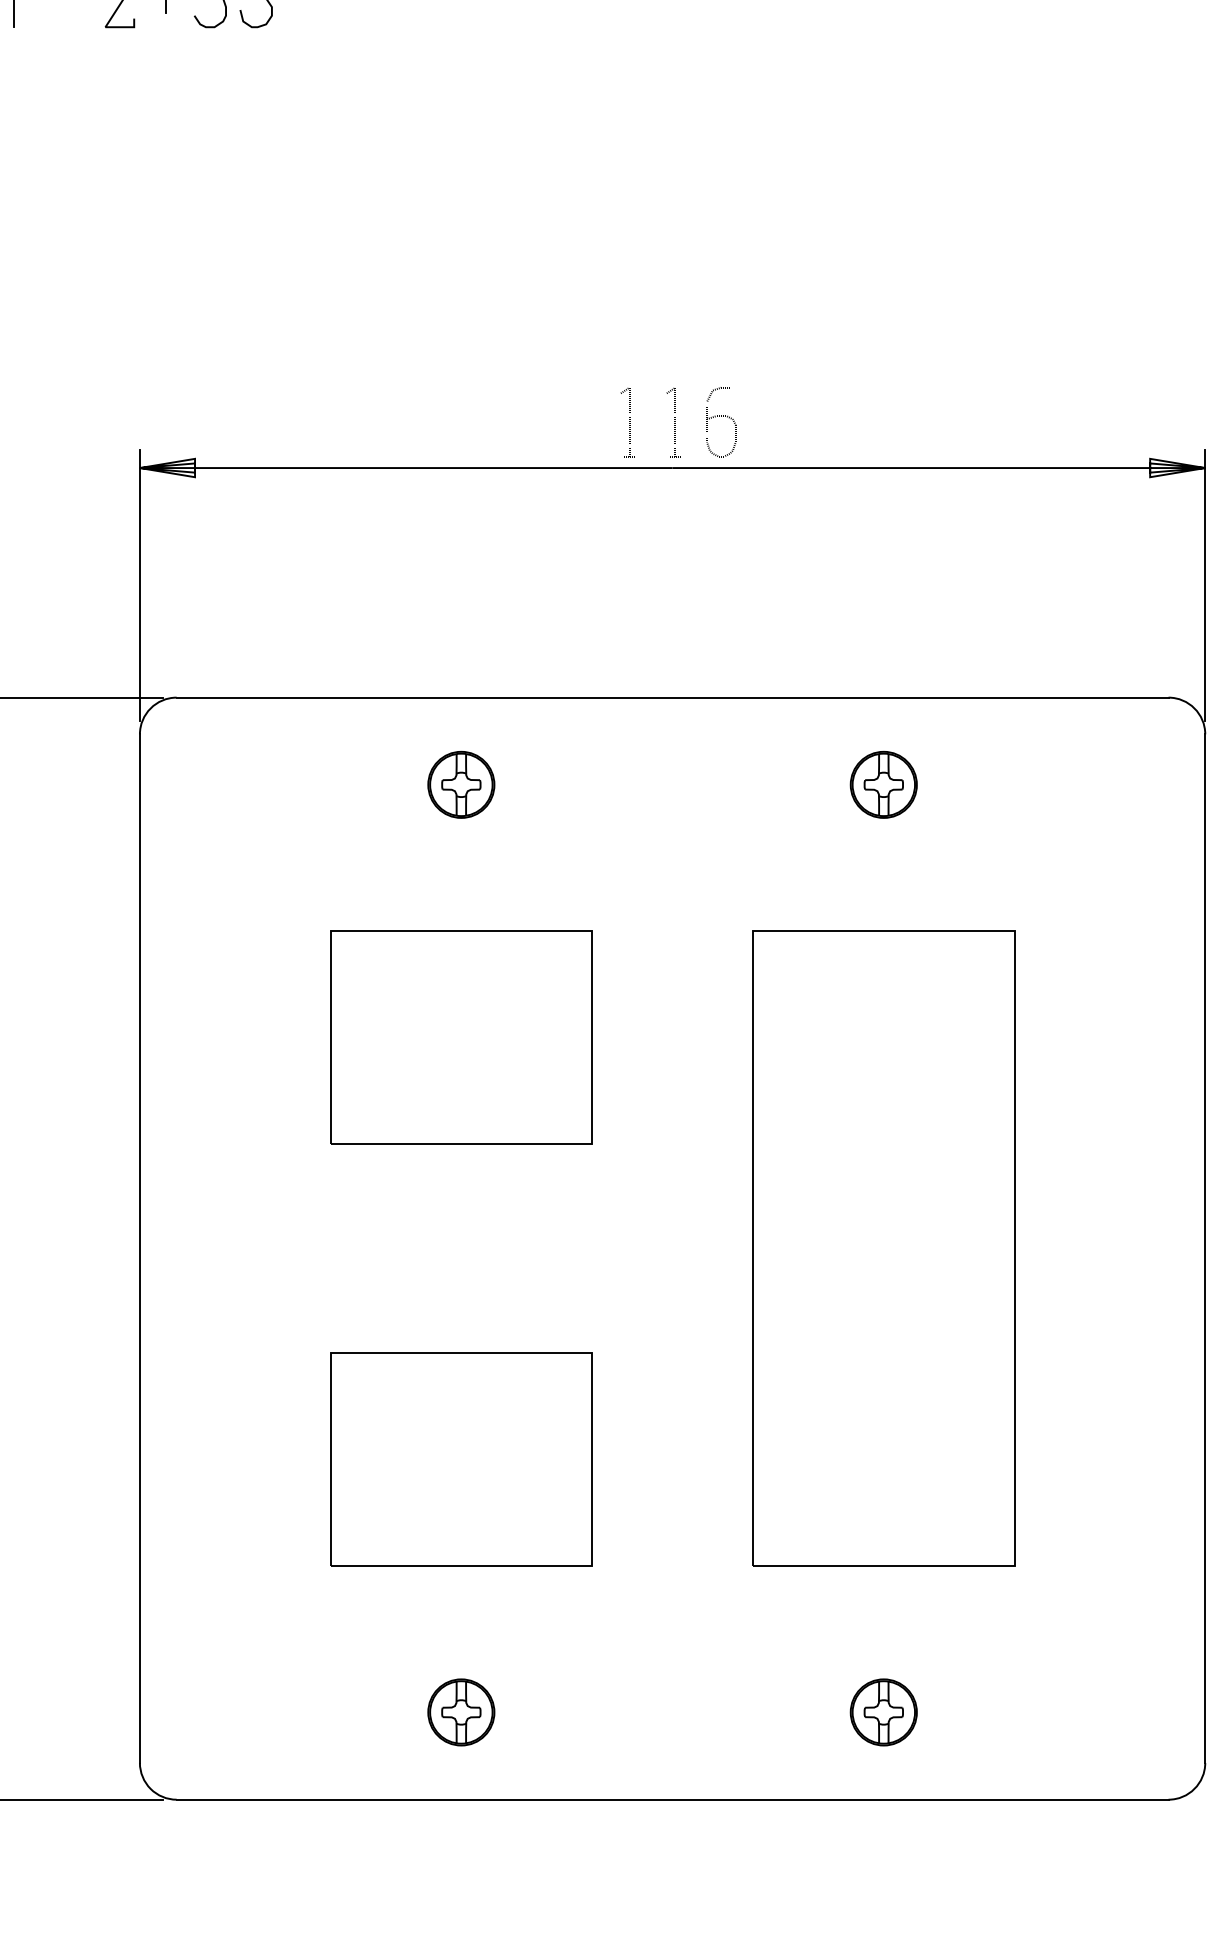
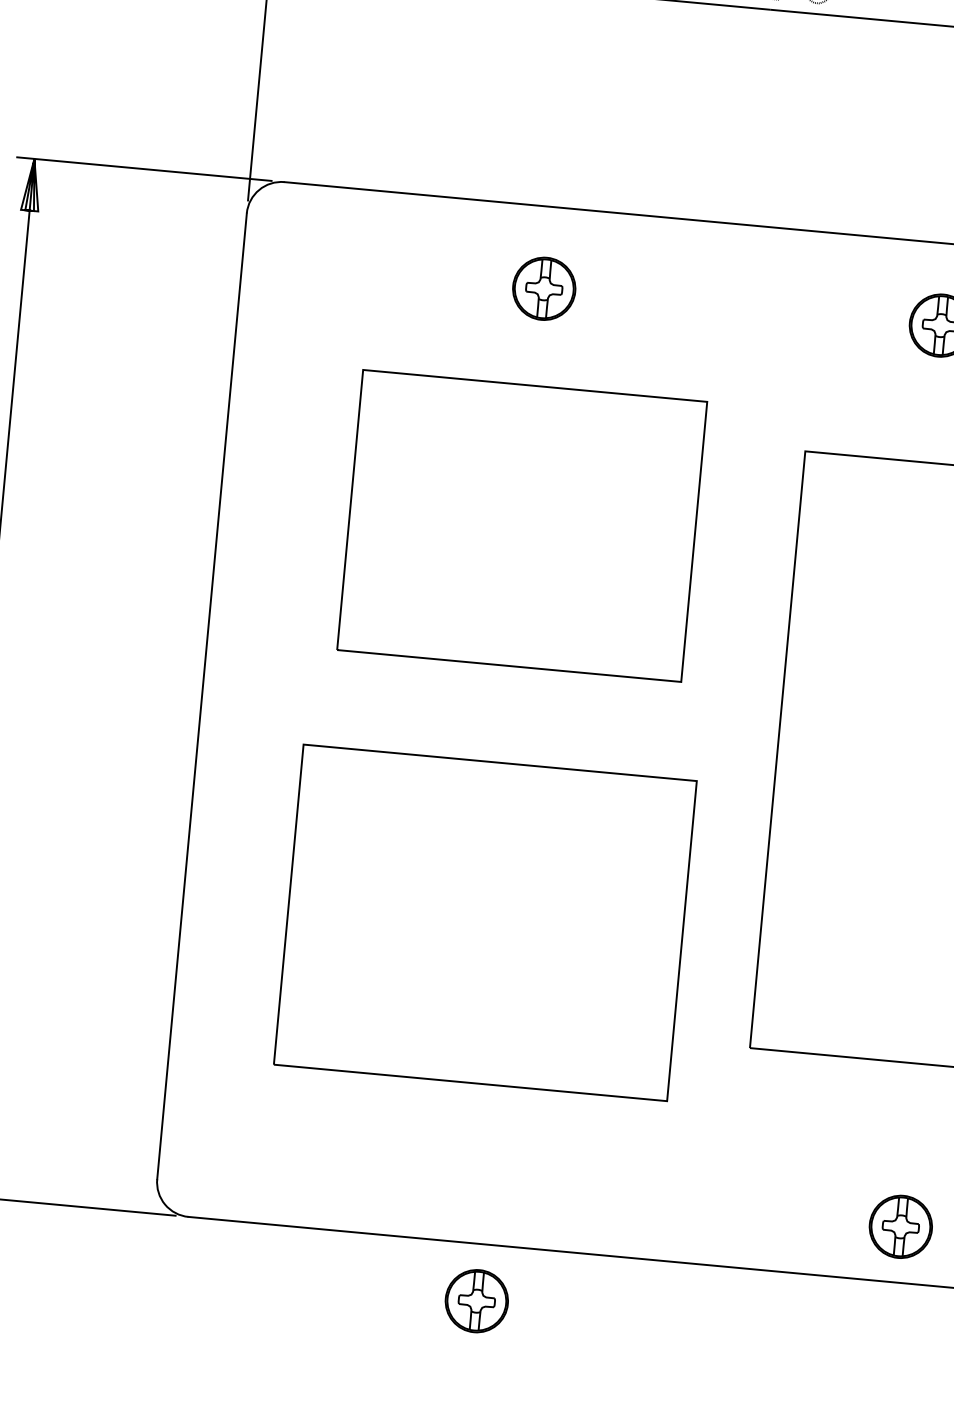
part: (461, 1037) -> (522, 526), size x1.4
part: (461, 1459) -> (485, 922), size x1.6
part: (461, 1712) -> (476, 1301), moved
part: (883, 1712) -> (900, 1226), moved

